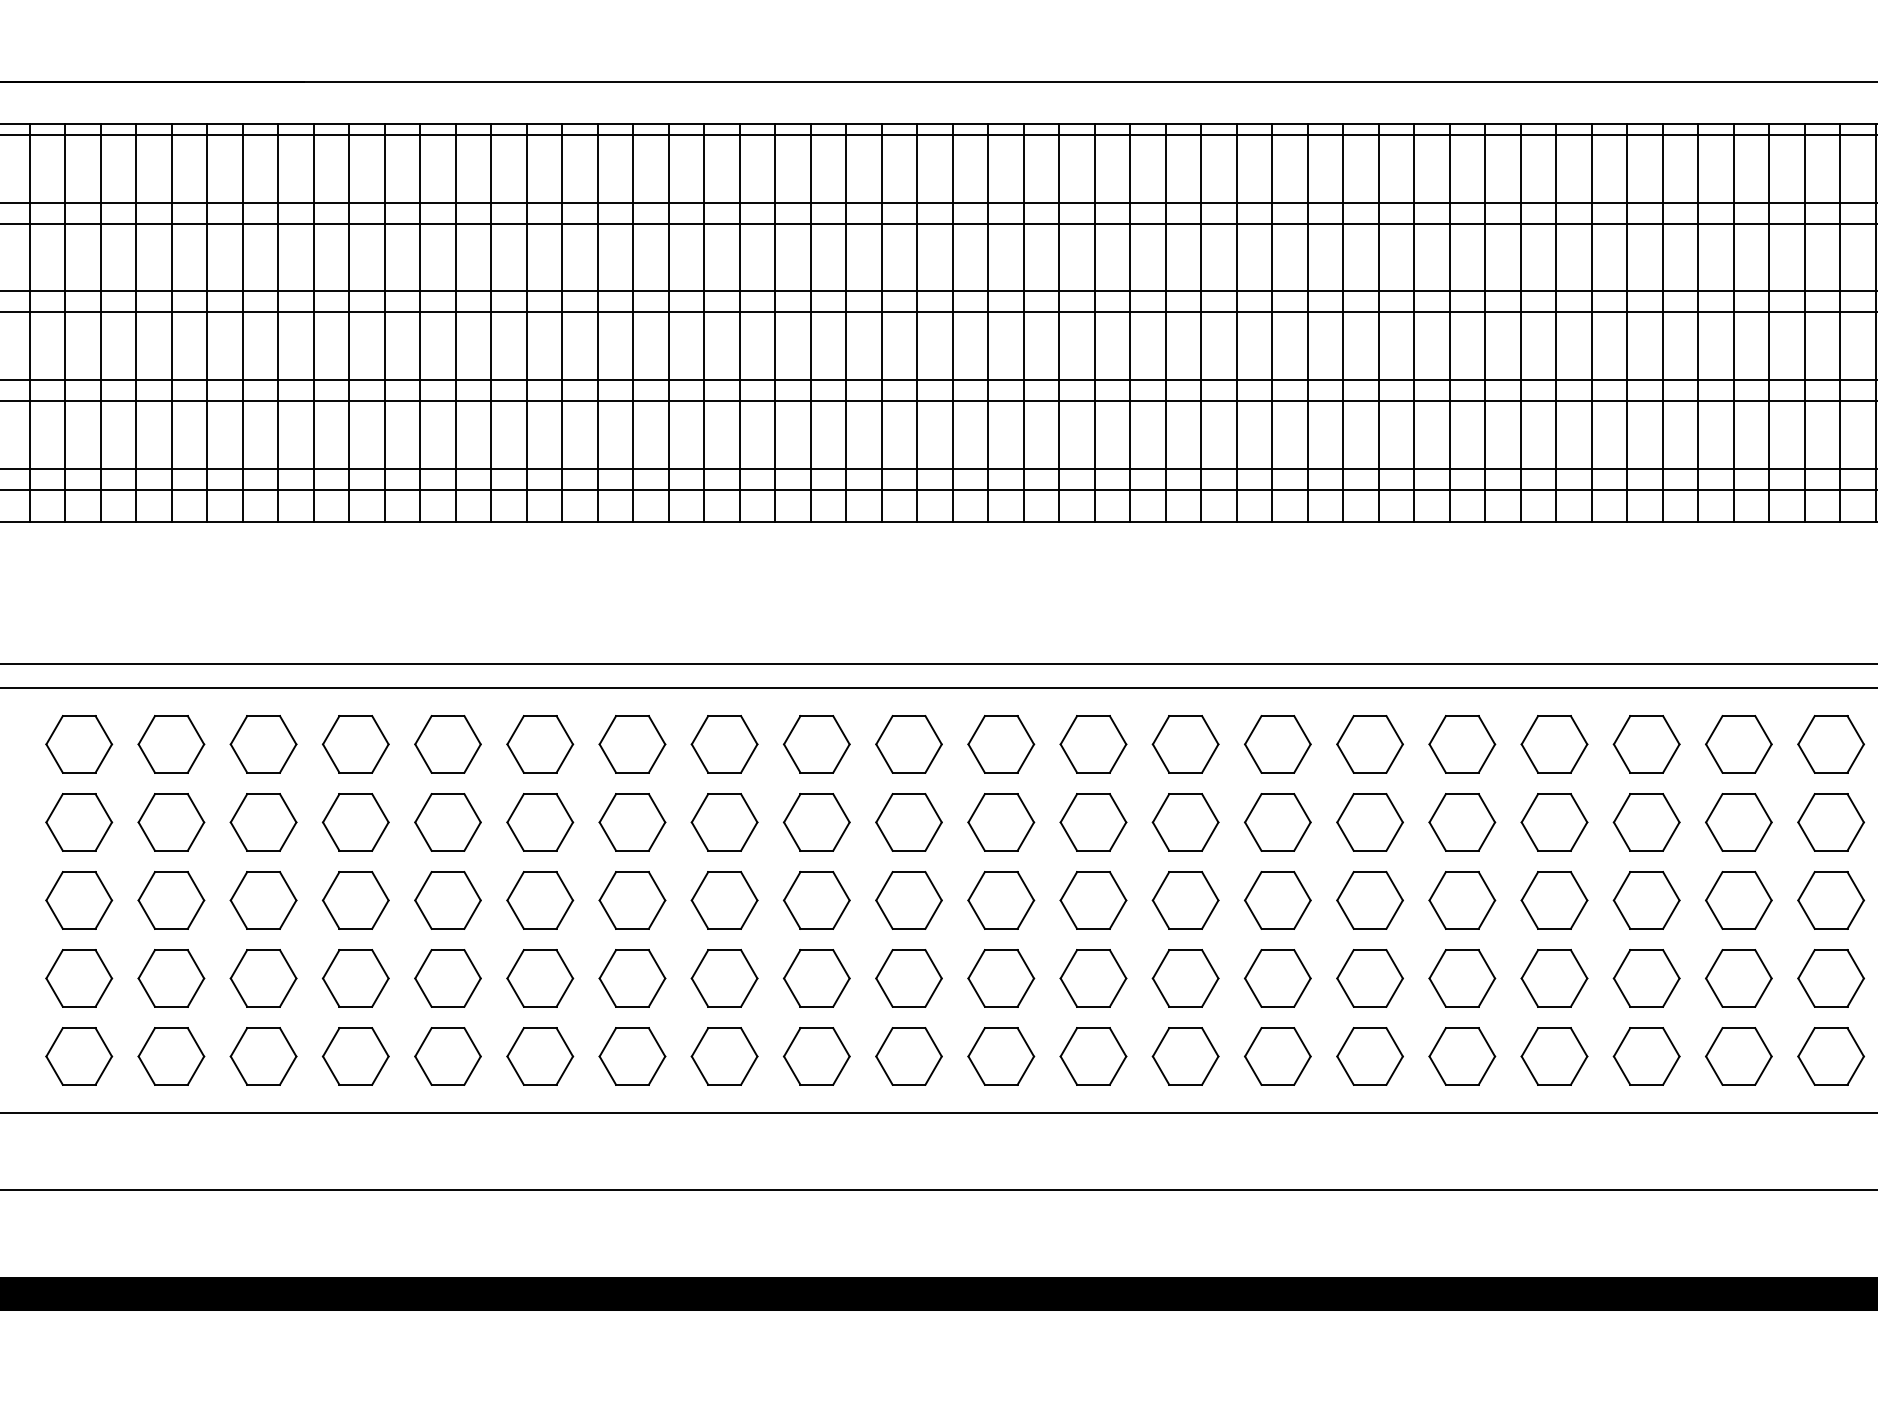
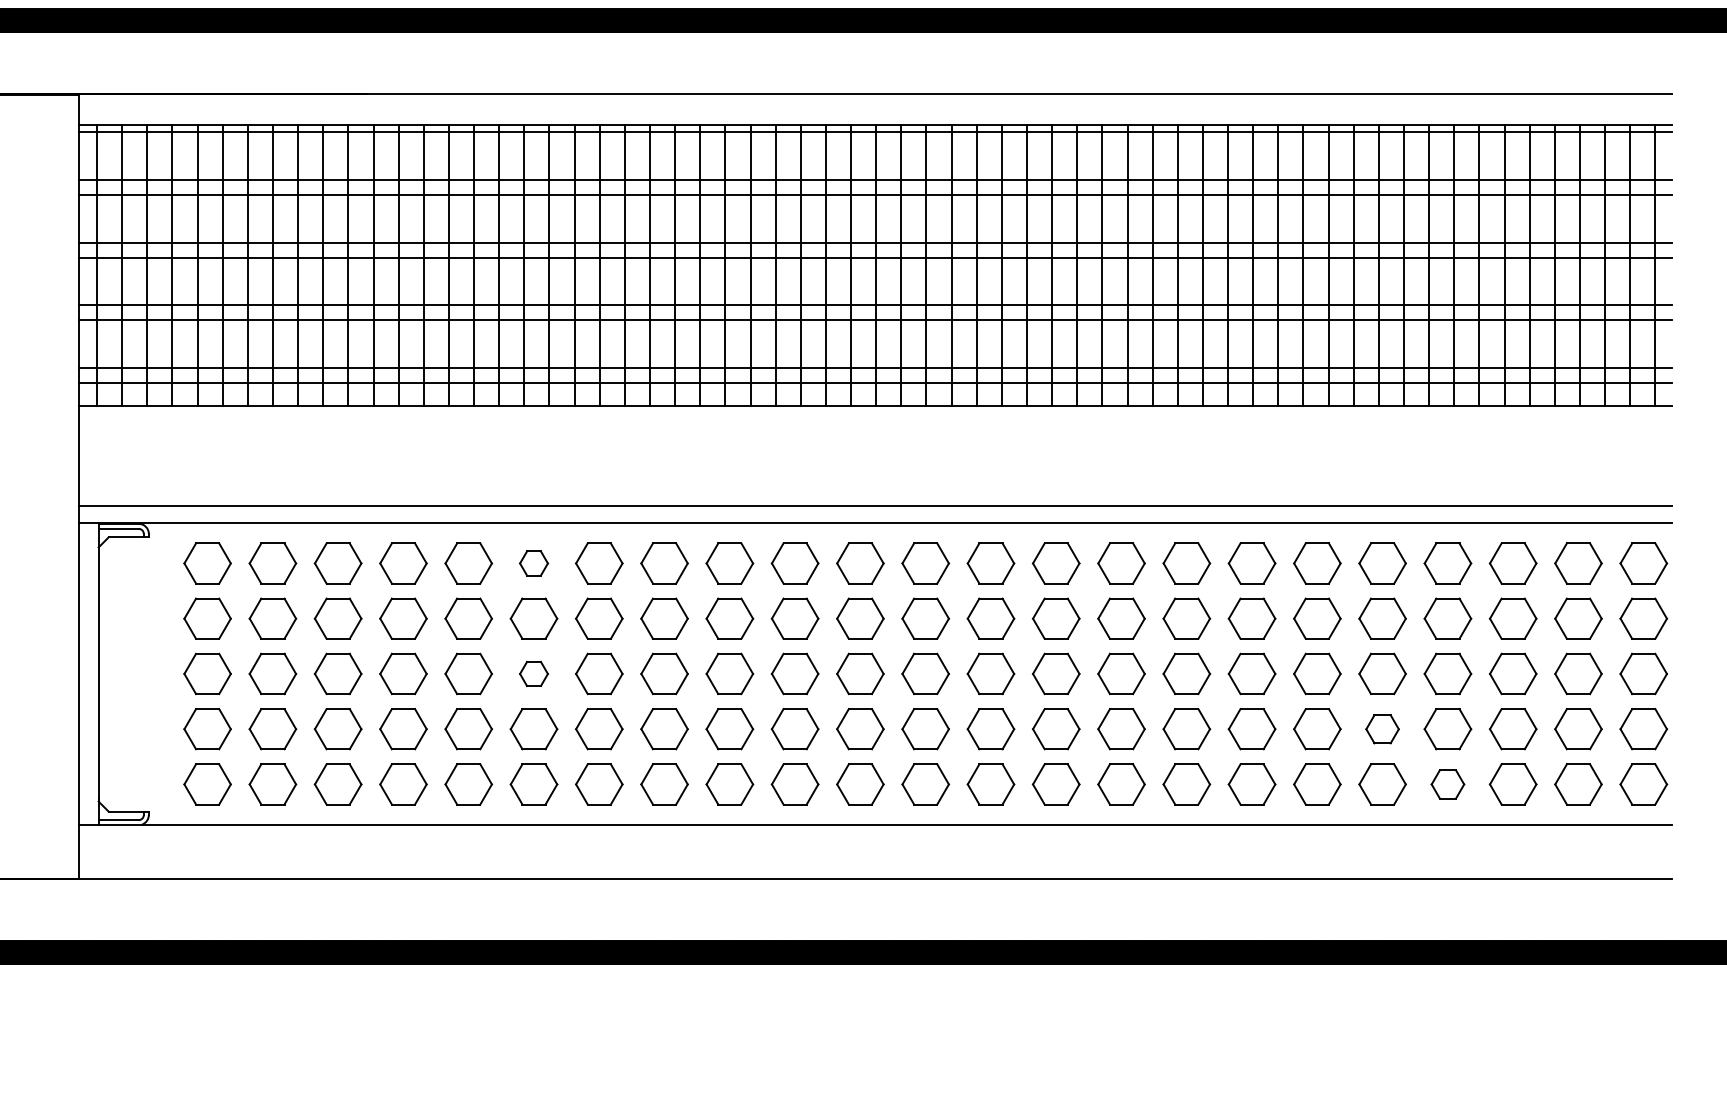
part: (539, 744) -> (533, 563), size x0.6
part: (539, 899) -> (533, 673), size x0.6
part: (1738, 978) -> (1382, 729), size x0.7
part: (1830, 1056) -> (1447, 784), size x0.7

